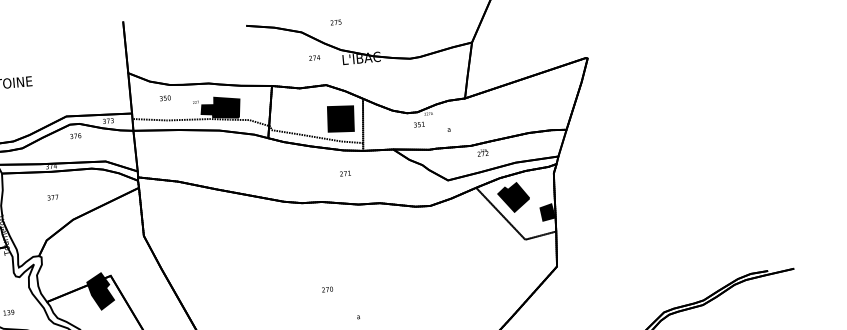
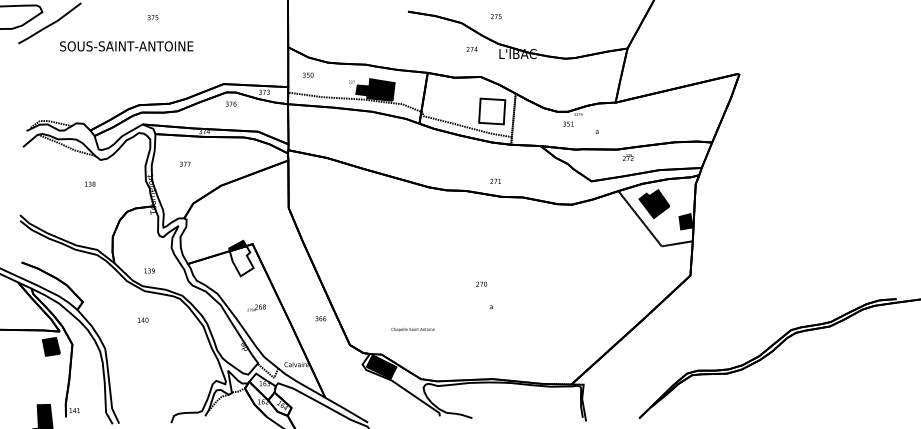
text: (165, 97) -> (308, 74), moved
fill: (341, 118) -> (492, 111), removed
text: (345, 172) -> (495, 180), moved
text: (53, 196) -> (185, 163), moved
text: (327, 288) -> (481, 283), moved
fill: (101, 294) -> (241, 261), removed

